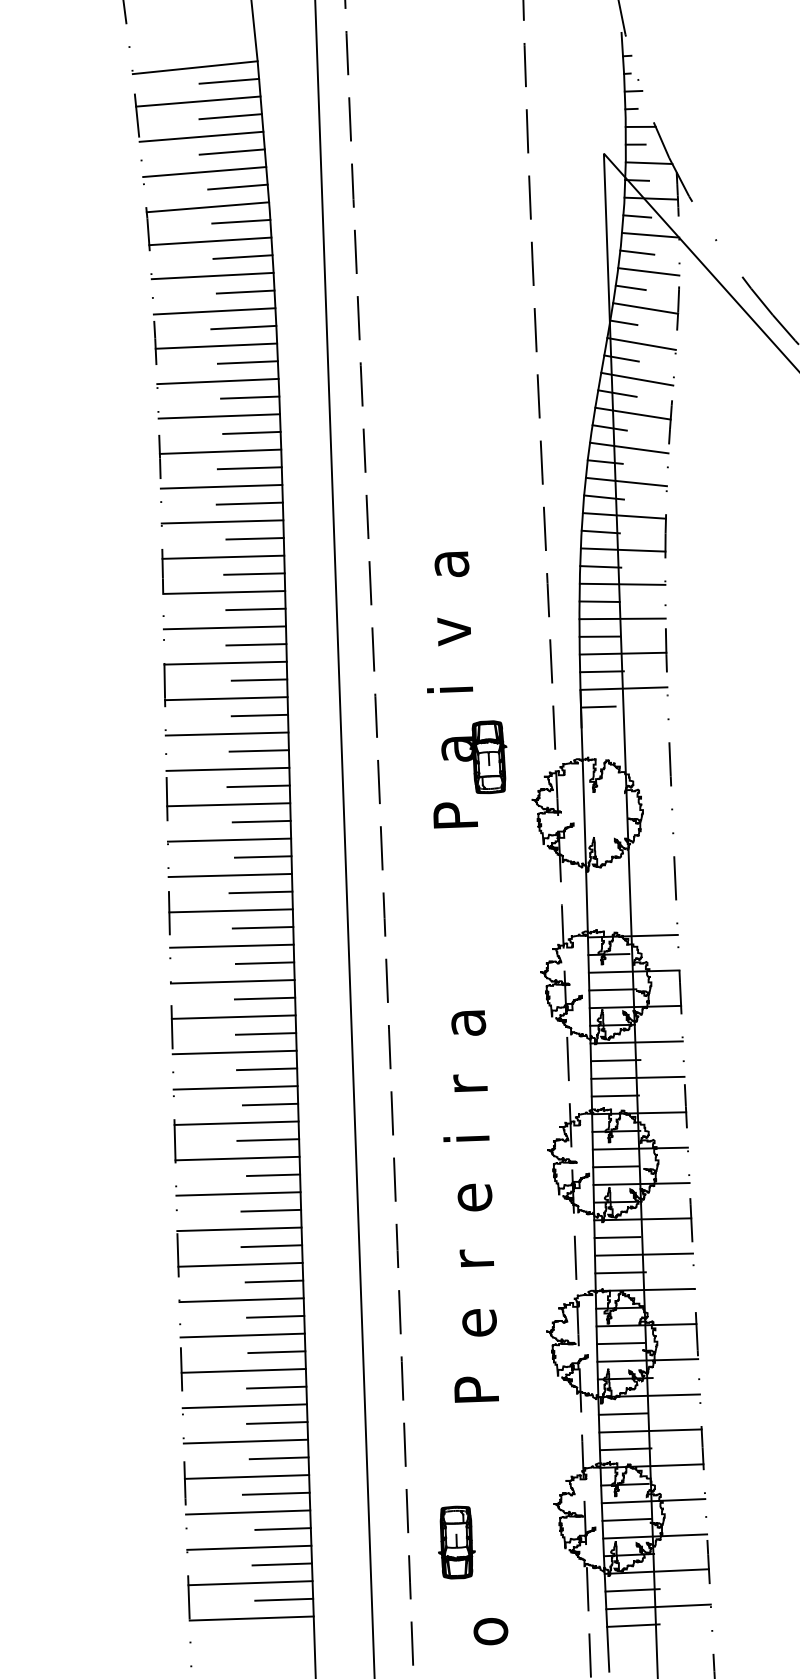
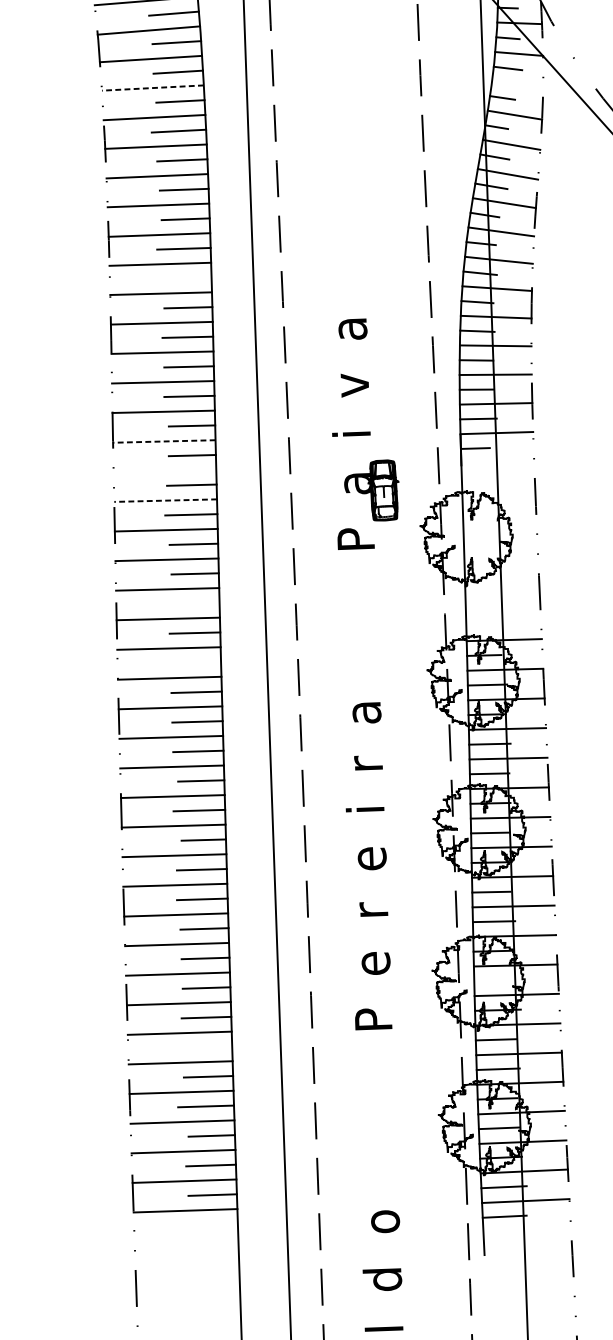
line: (648, 271) -> (517, 84), removed
line: (212, 276) -> (152, 88), solid -> dashed
line: (249, 503) -> (183, 278), removed
line: (225, 698) -> (163, 441), solid -> dashed
line: (226, 733) -> (164, 470), removed
line: (227, 769) -> (165, 500), solid -> dashed
line: (260, 892) -> (192, 603), removed
line: (264, 962) -> (196, 662), removed
line: (620, 1343) -> (493, 980), removed
line: (277, 1422) -> (207, 1046), removed
part: (456, 1542) -> (356, 1147), removed

